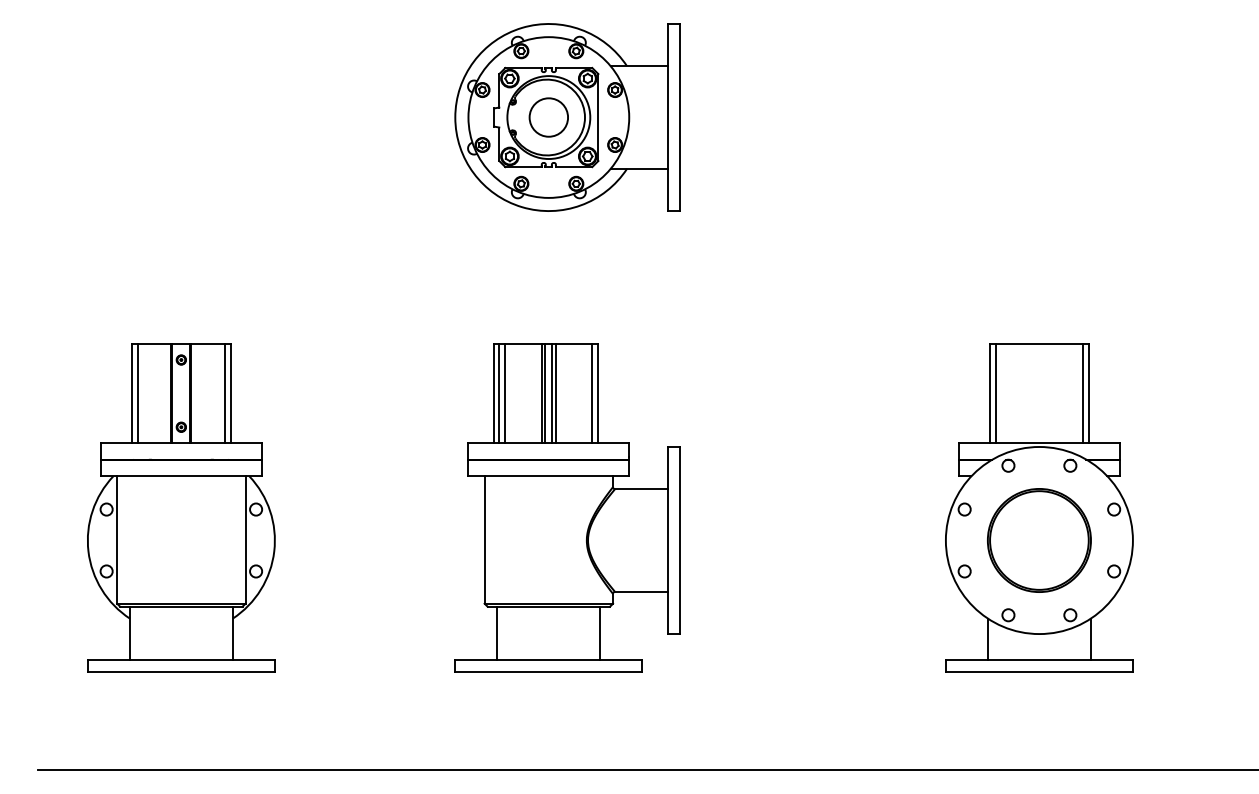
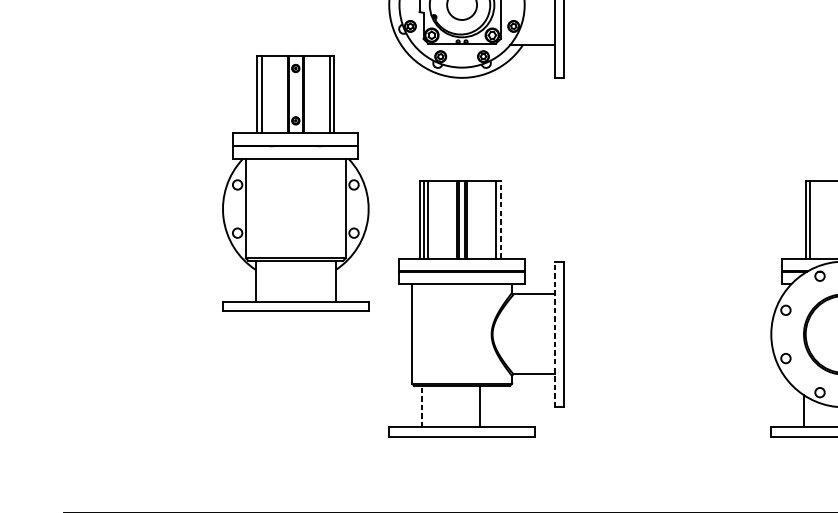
line: (598, 393) -> (500, 219), solid -> dashed
part: (181, 507) -> (295, 183), moved
line: (668, 540) -> (555, 334), solid -> dashed
line: (600, 632) -> (480, 406), moved
line: (497, 633) -> (422, 406), solid -> dashed

